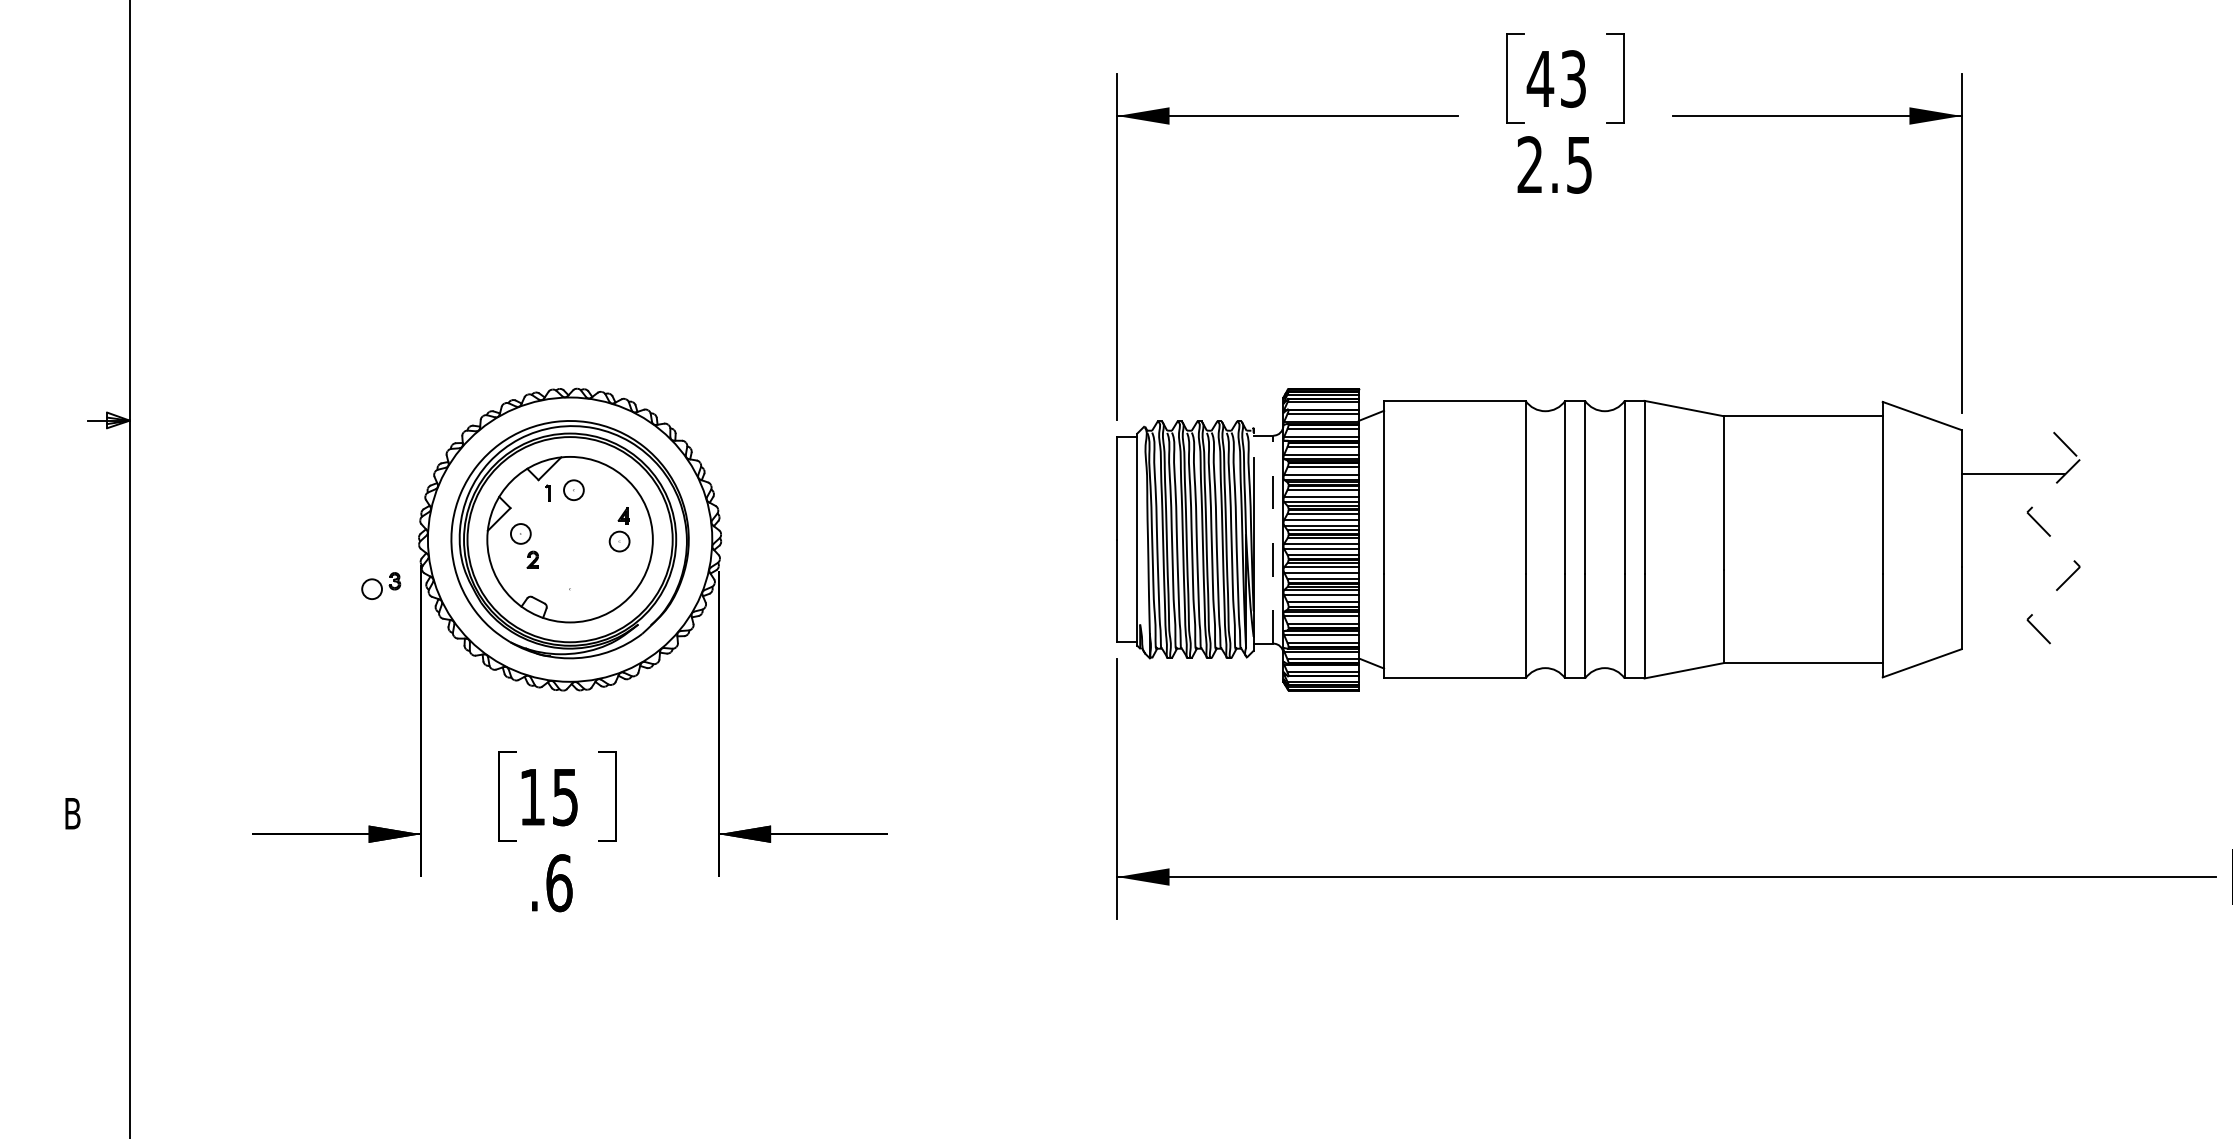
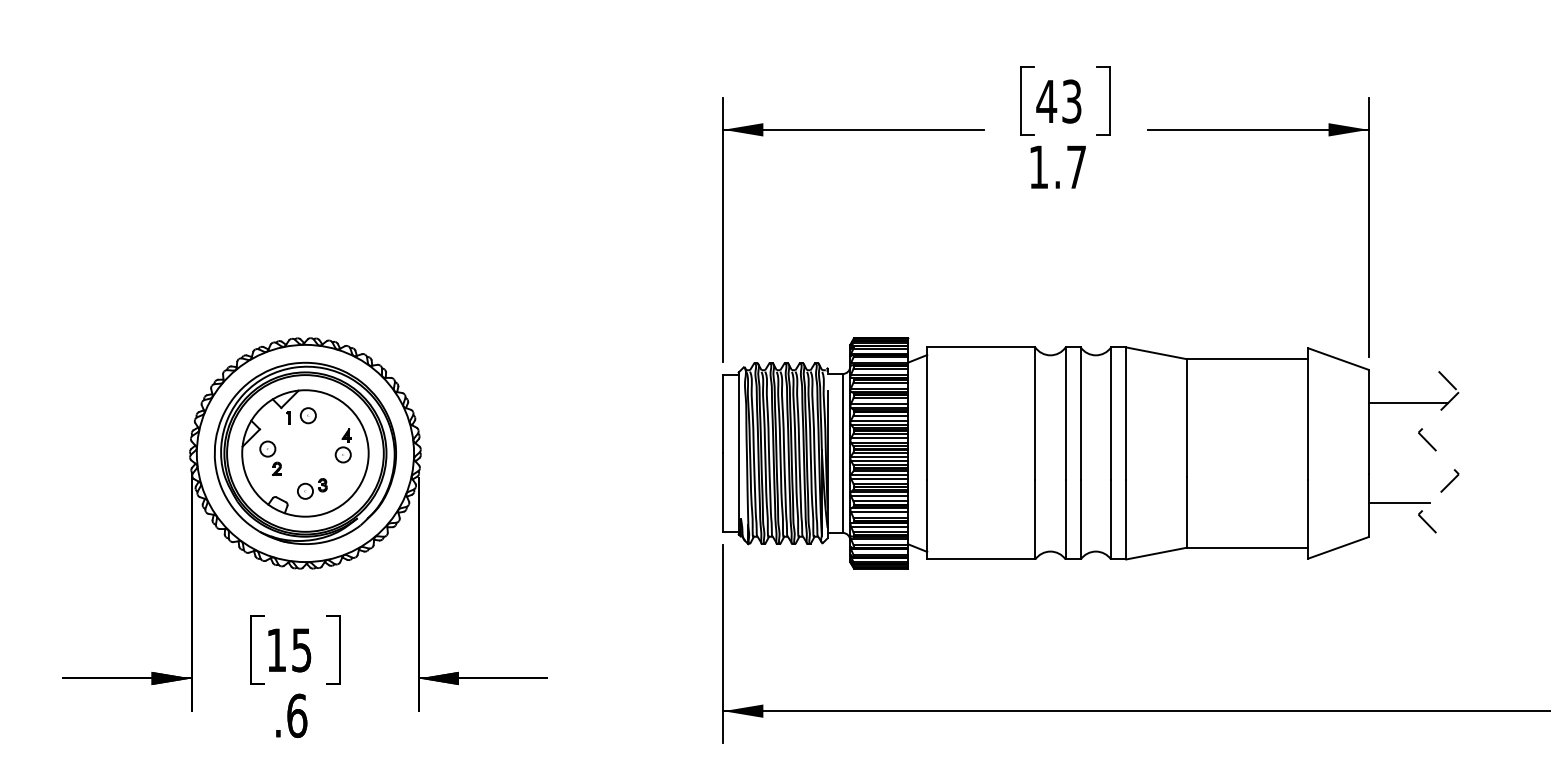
text: (1554, 164) -> (1057, 166), 2.5 -> 1.7
line: (1273, 539) -> (842, 453), dashed -> solid
part: (381, 585) -> (312, 488), moved
line: (2001, 605) -> (1398, 503), added

